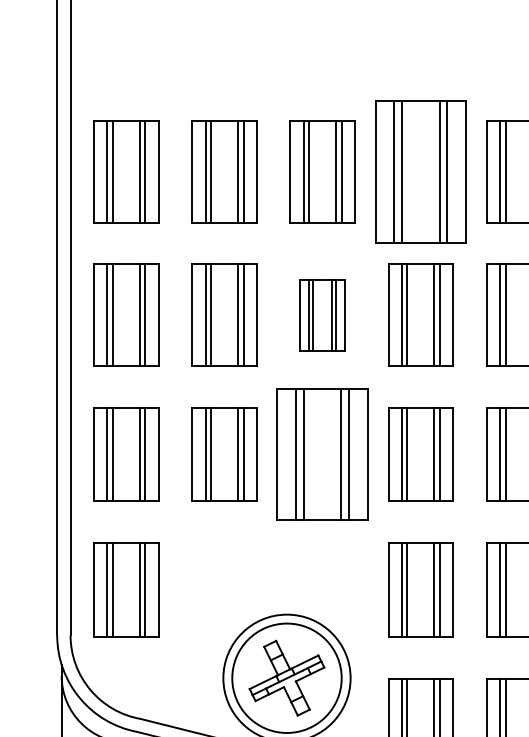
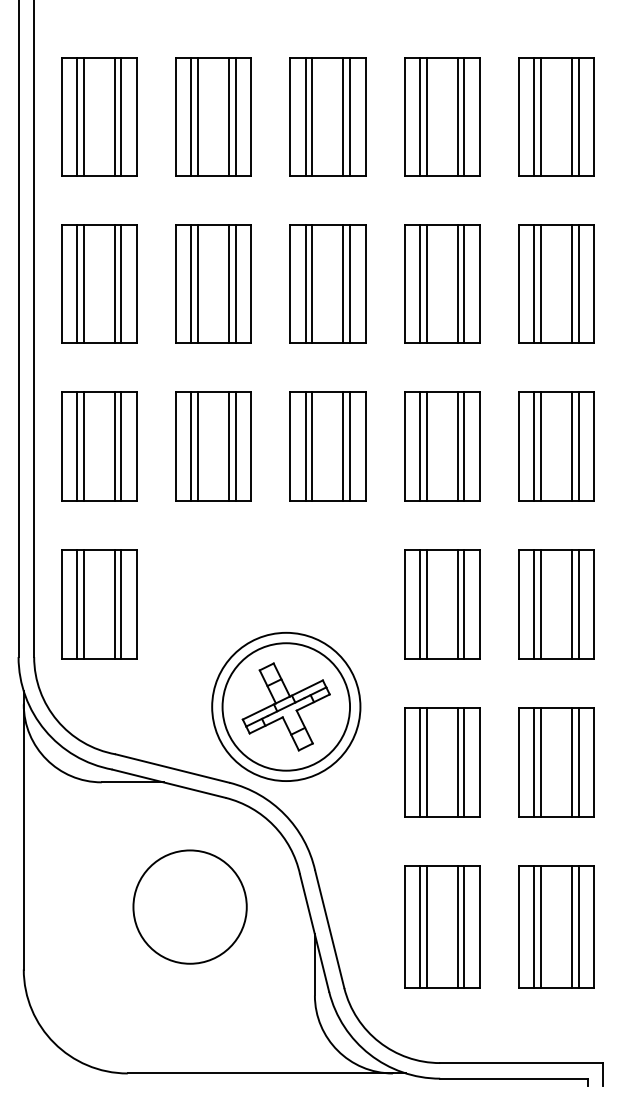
part: (421, 171) -> (442, 116), size x0.71
part: (322, 314) -> (327, 283), size x1.43
part: (322, 454) -> (327, 446), size x0.71

